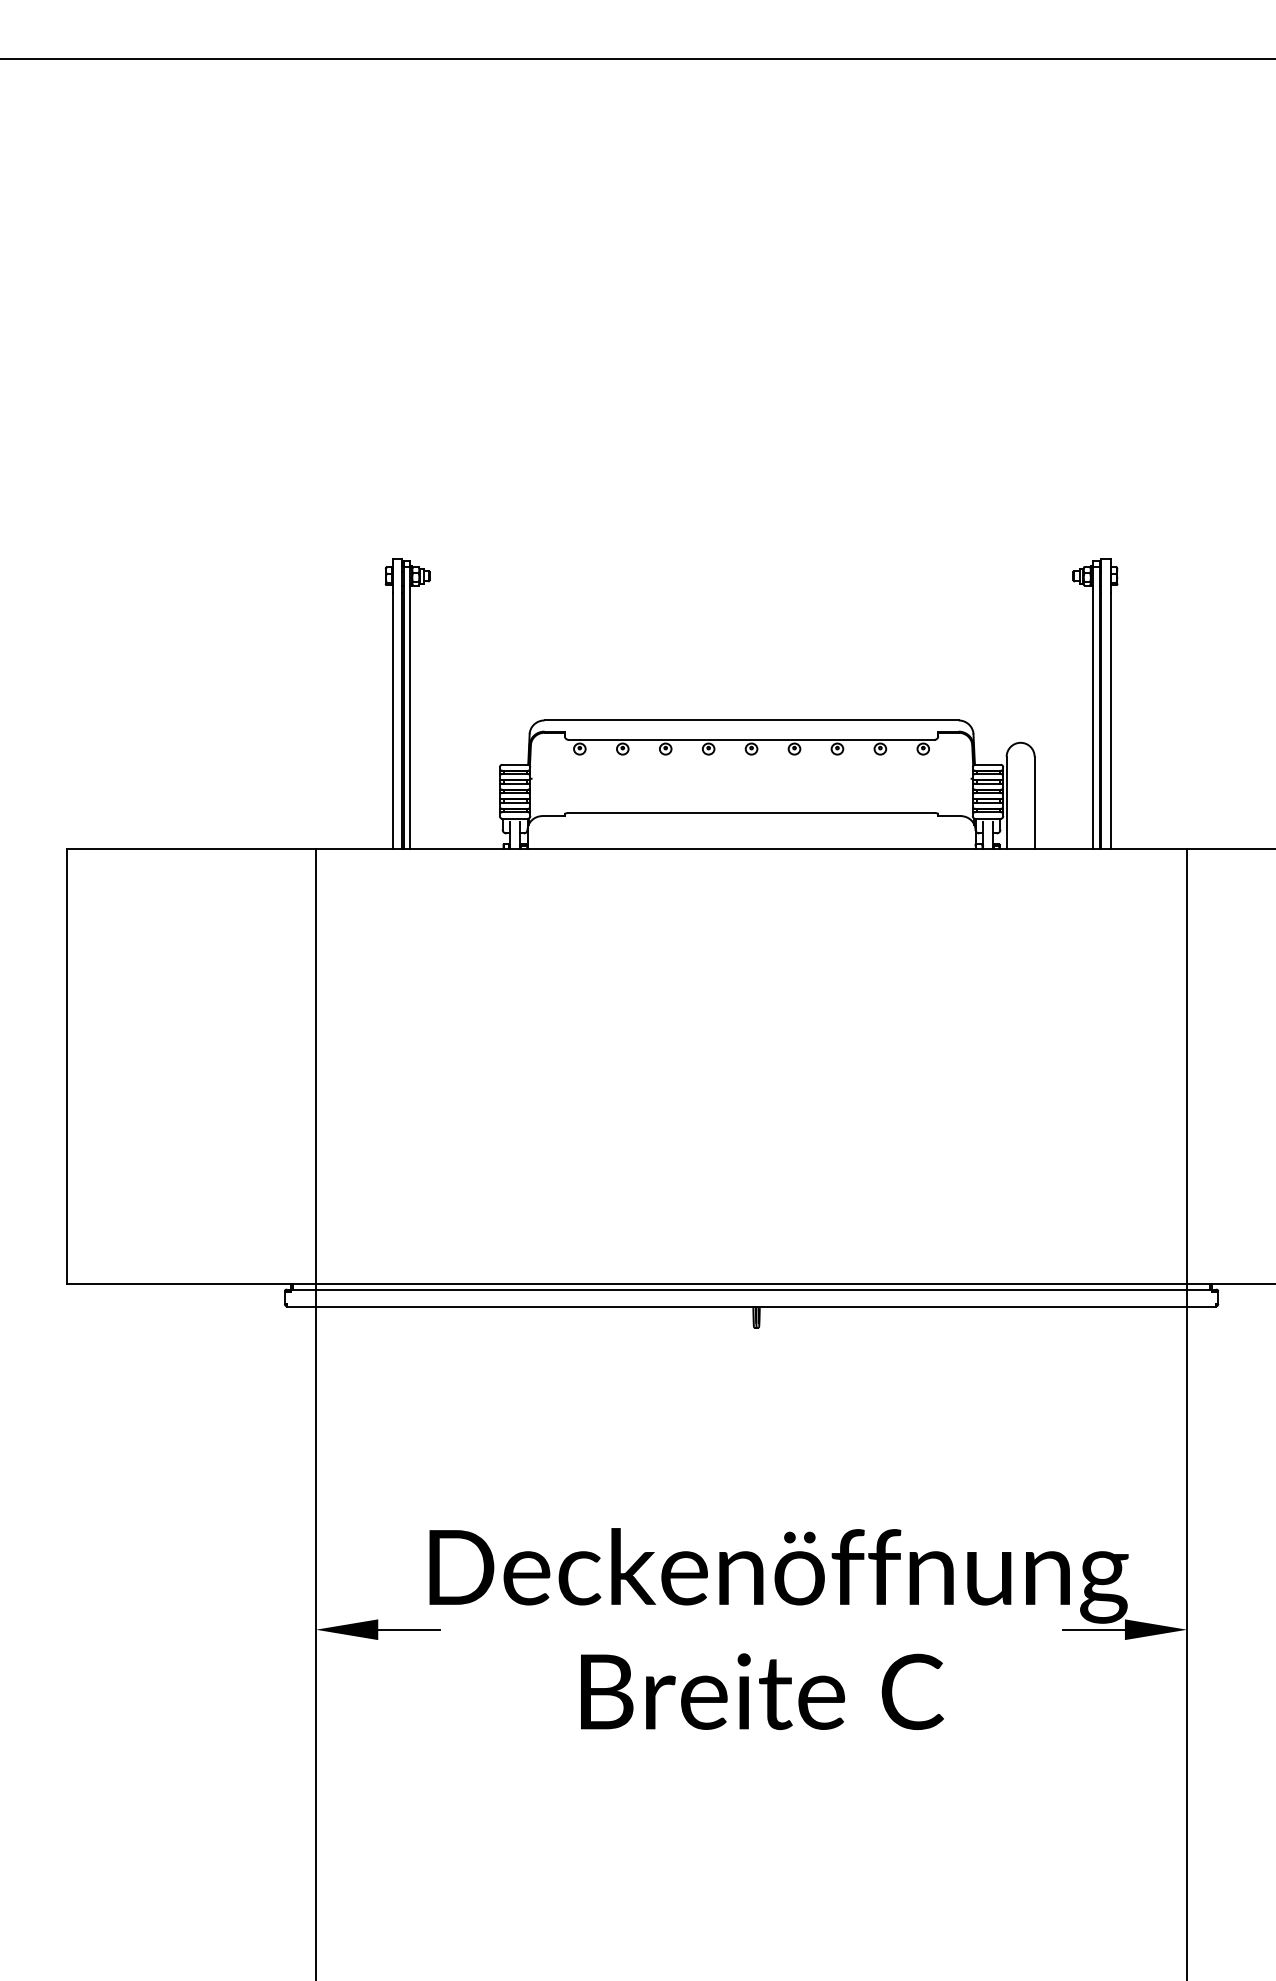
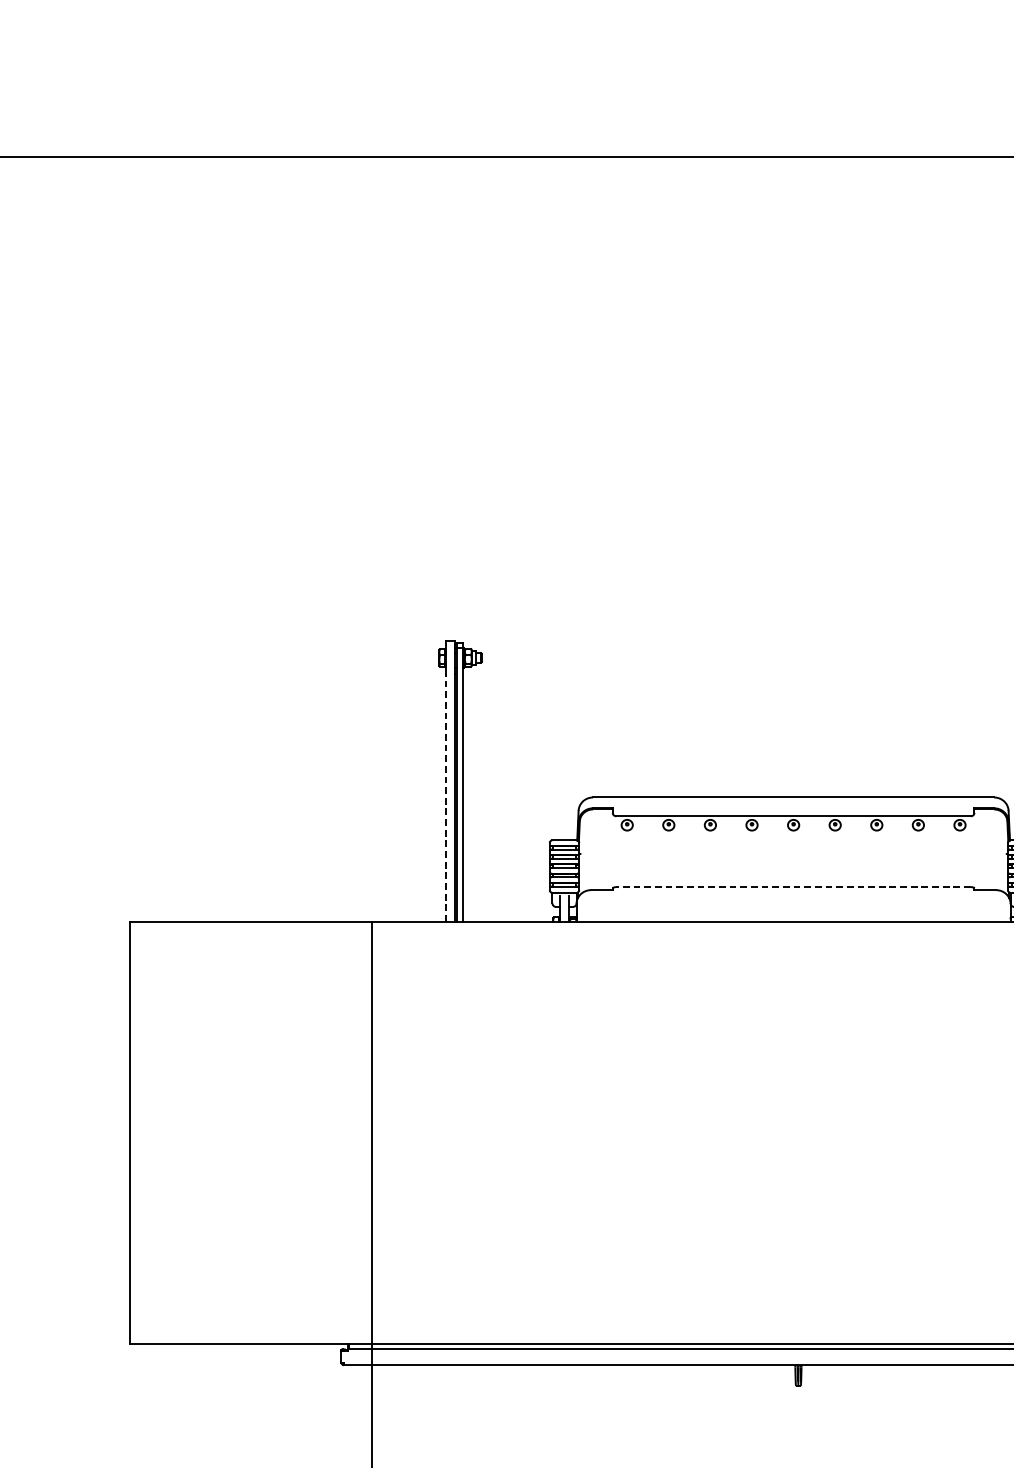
line: (392, 720) -> (445, 797), solid -> dashed
line: (751, 812) -> (793, 886), solid -> dashed

